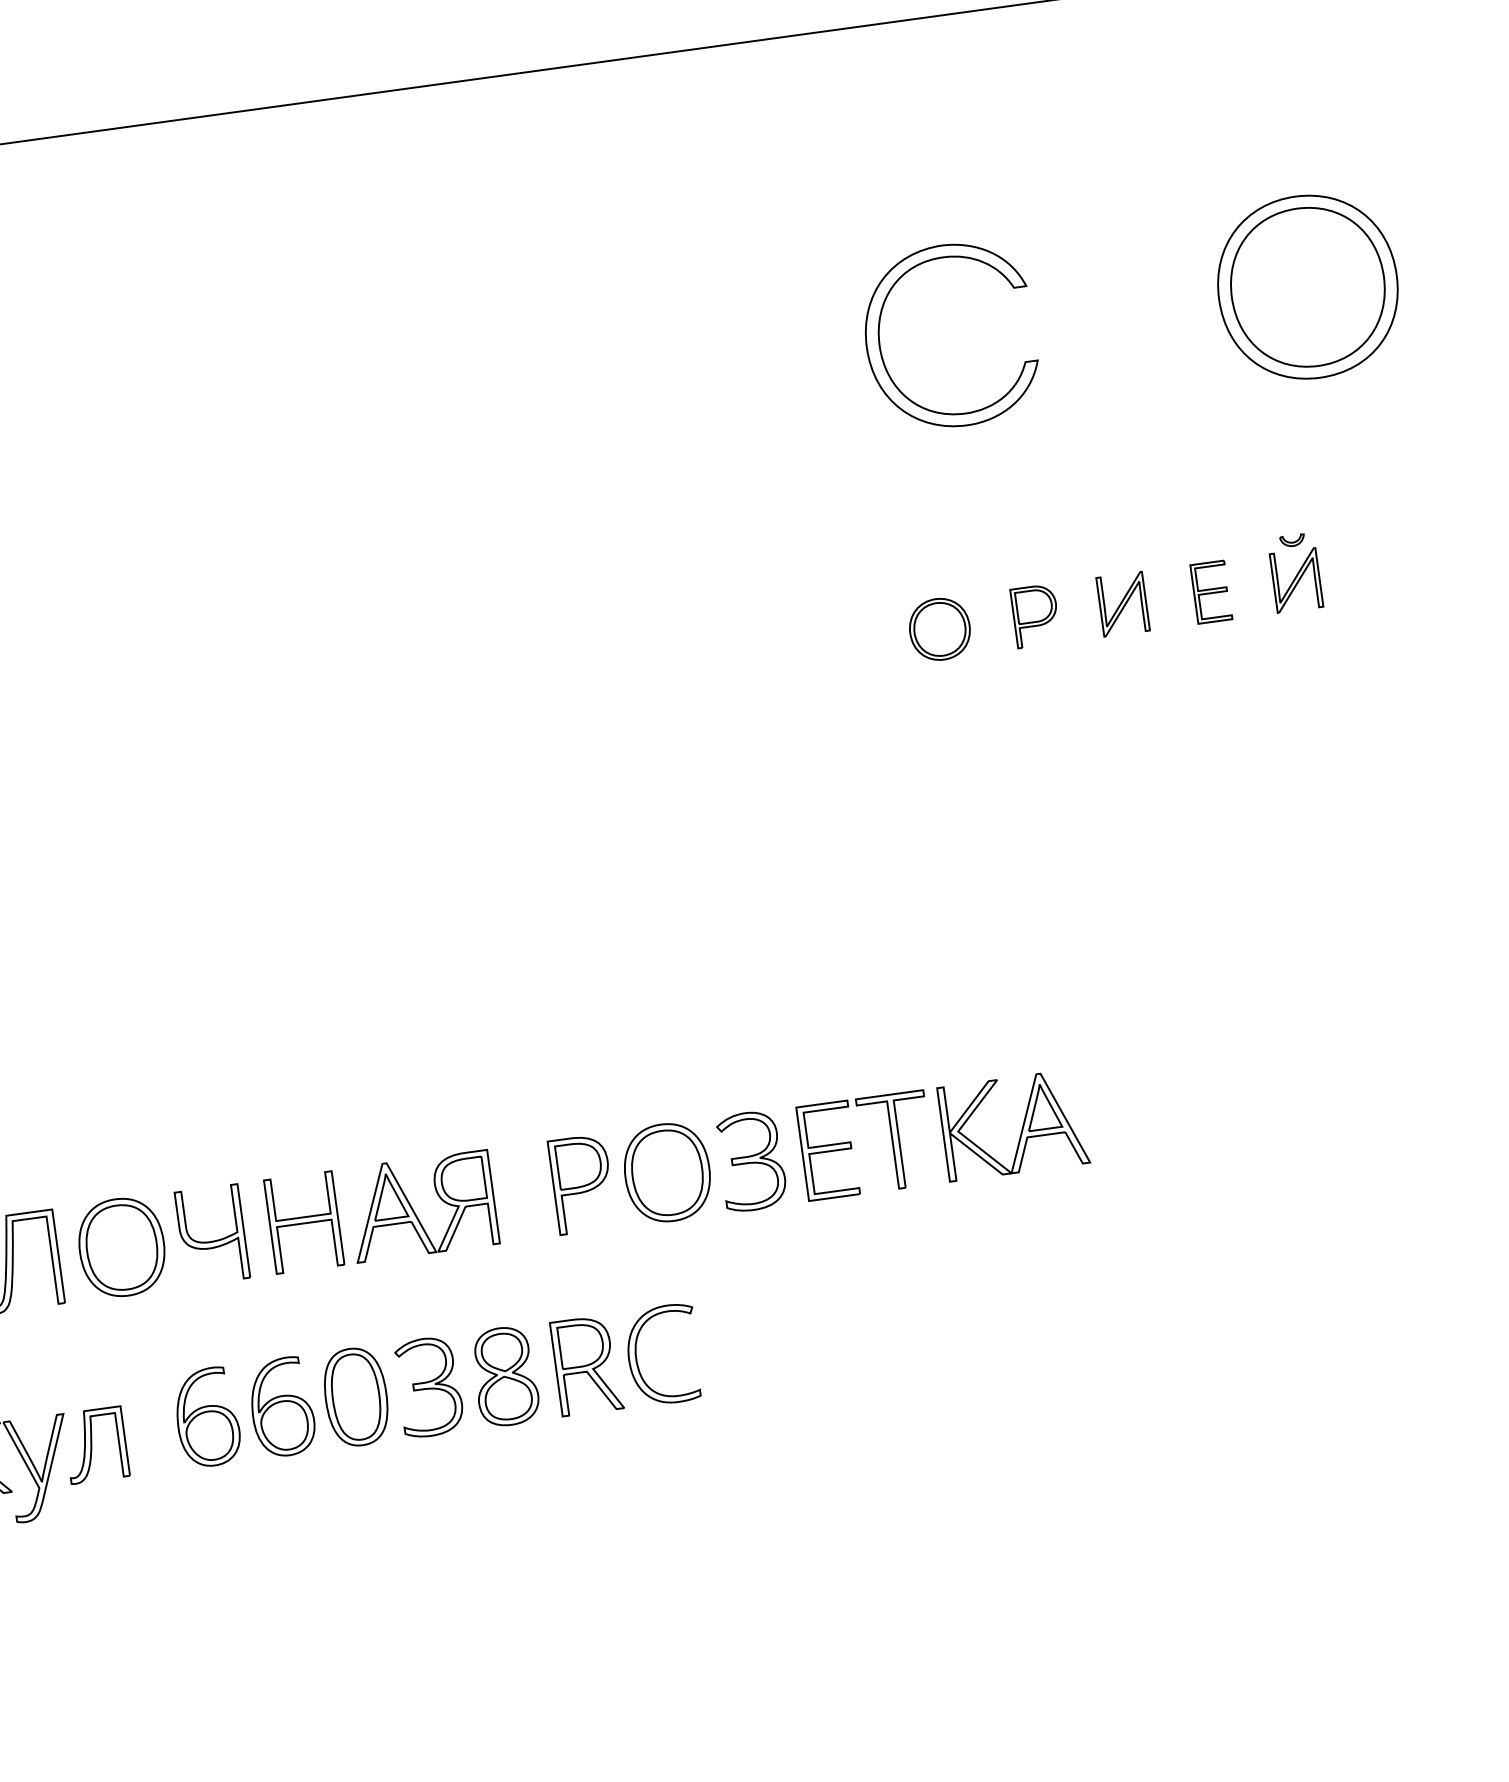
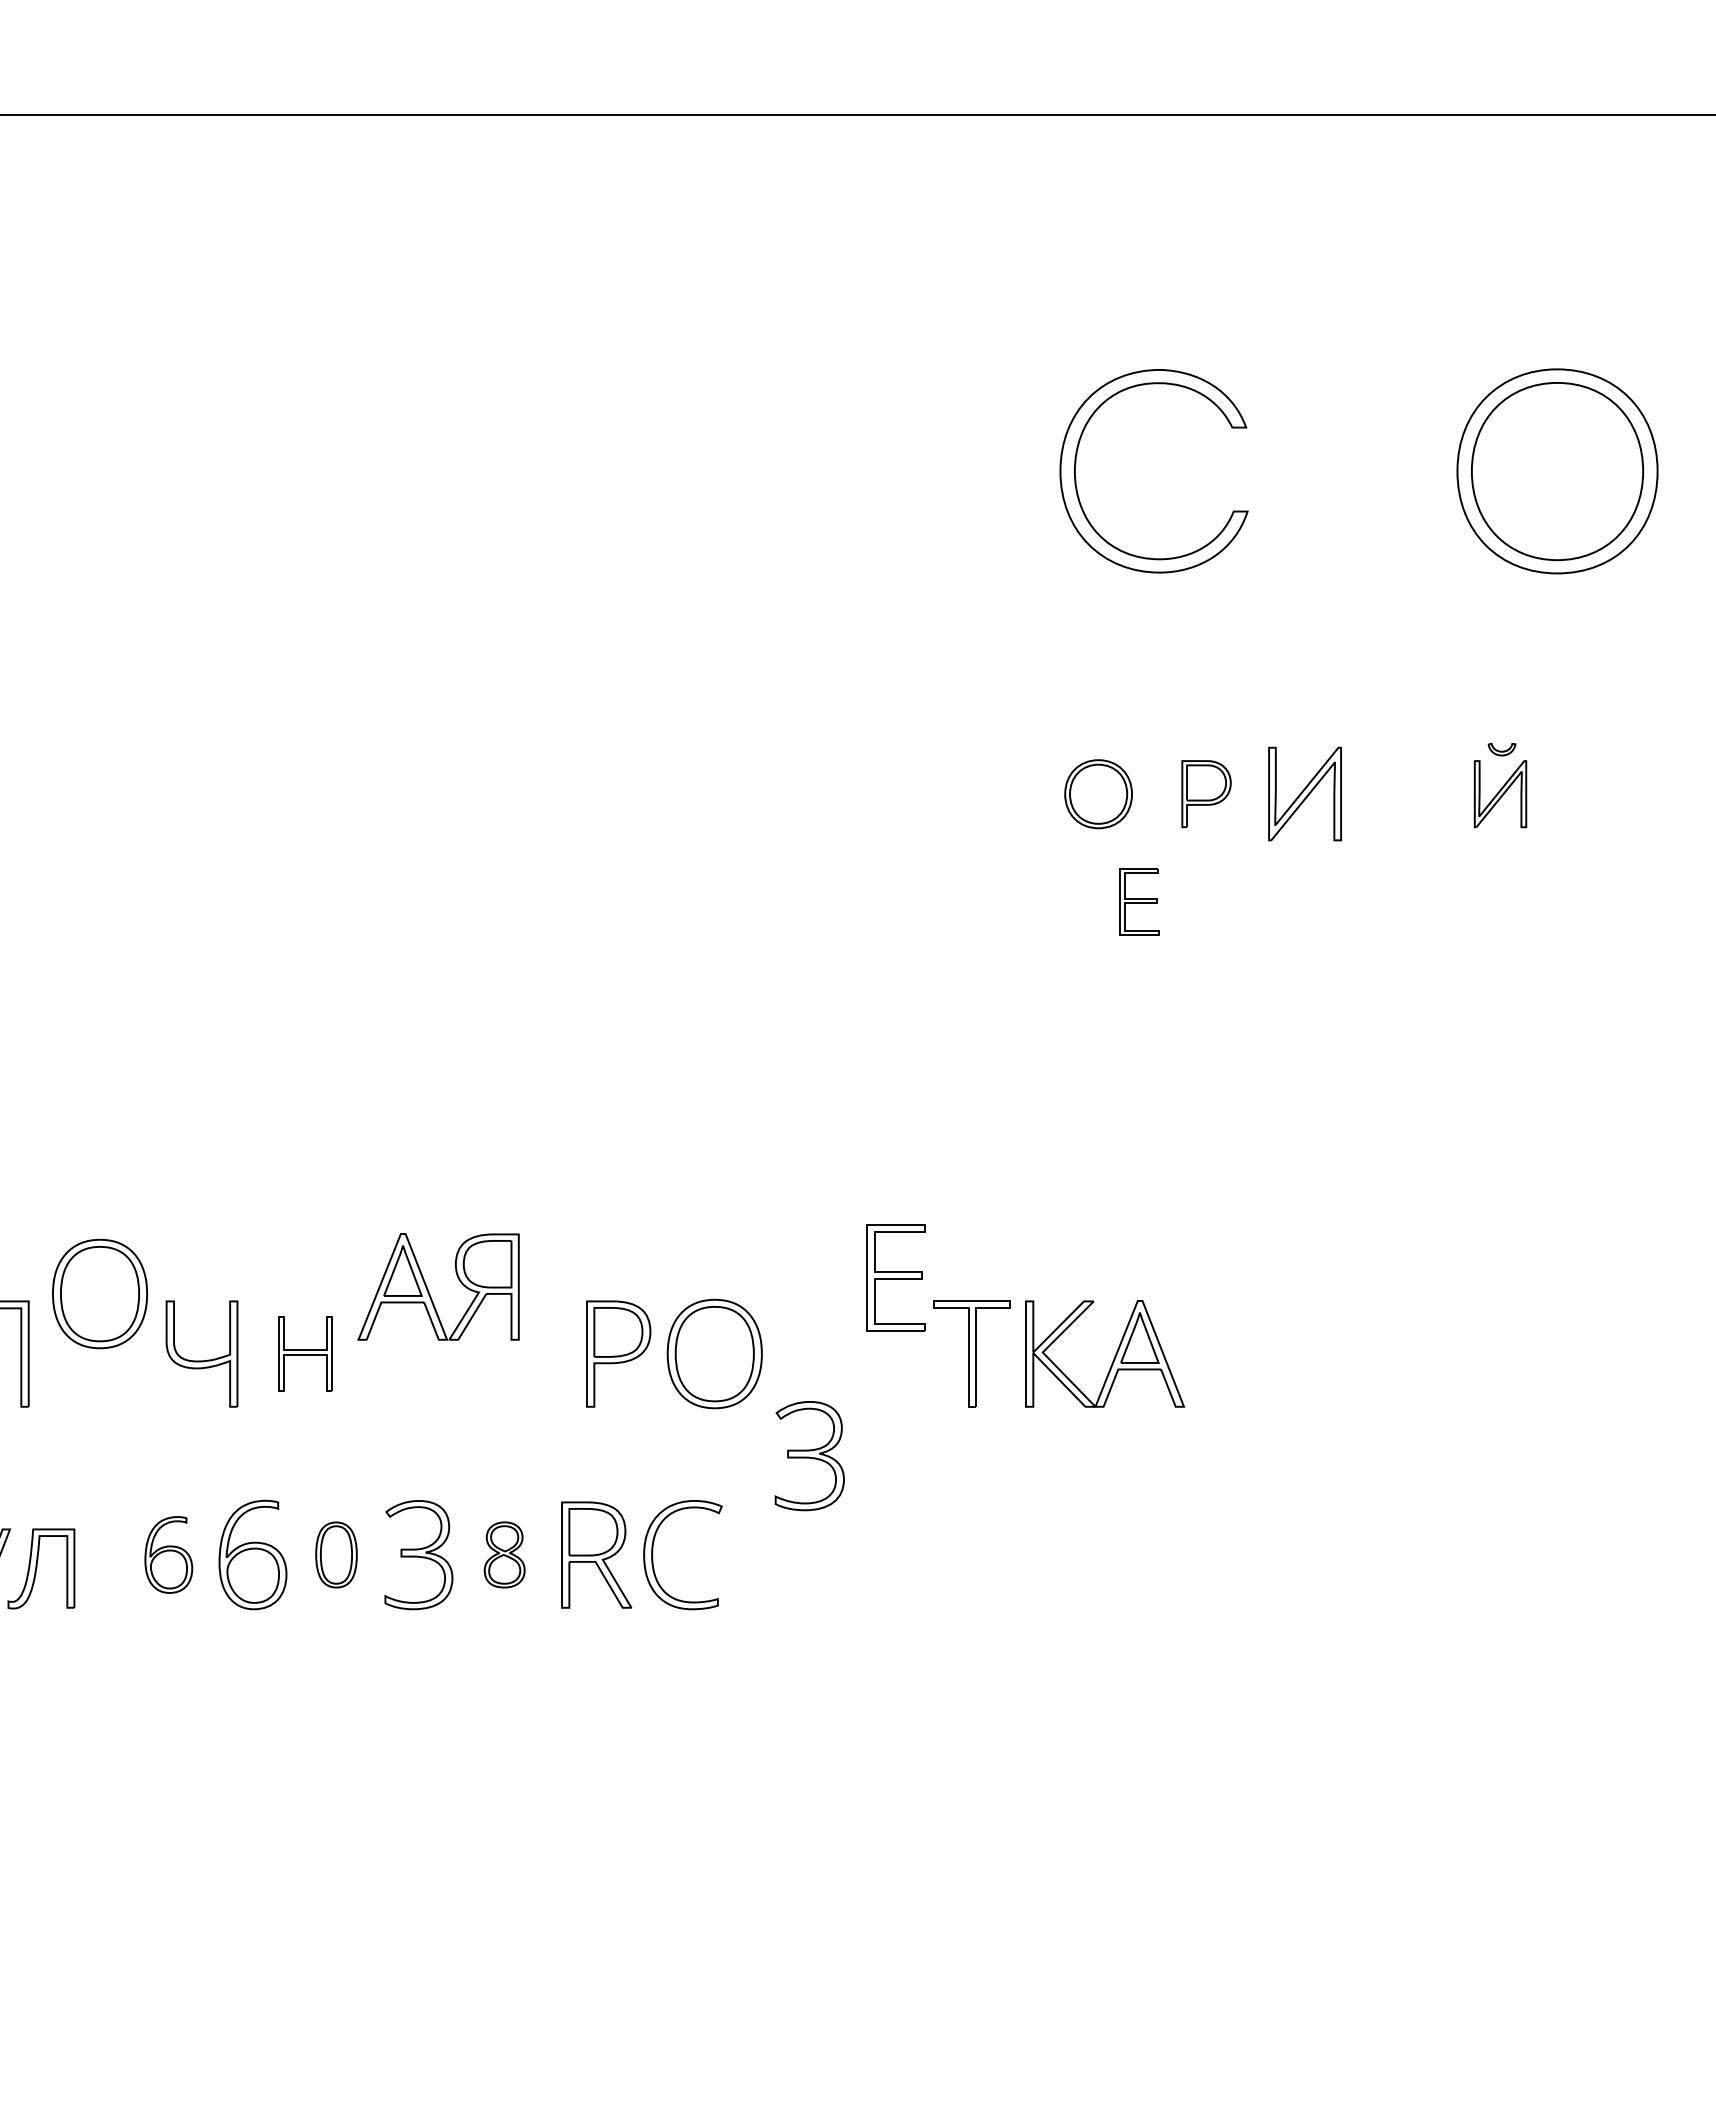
part: (1211, 591) -> (1139, 901), moved
part: (1122, 604) -> (1304, 794), size x1.4
part: (827, 1150) -> (895, 1277), moved
part: (751, 1161) -> (809, 1456), moved
part: (414, 1211) -> (429, 1291), moved
part: (304, 1222) -> (305, 1353), size x0.7
part: (121, 1247) -> (99, 1293), moved
part: (505, 1376) -> (504, 1554), size x0.6
part: (356, 1396) -> (336, 1554), size x0.6
part: (207, 1417) -> (168, 1554), size x0.7

